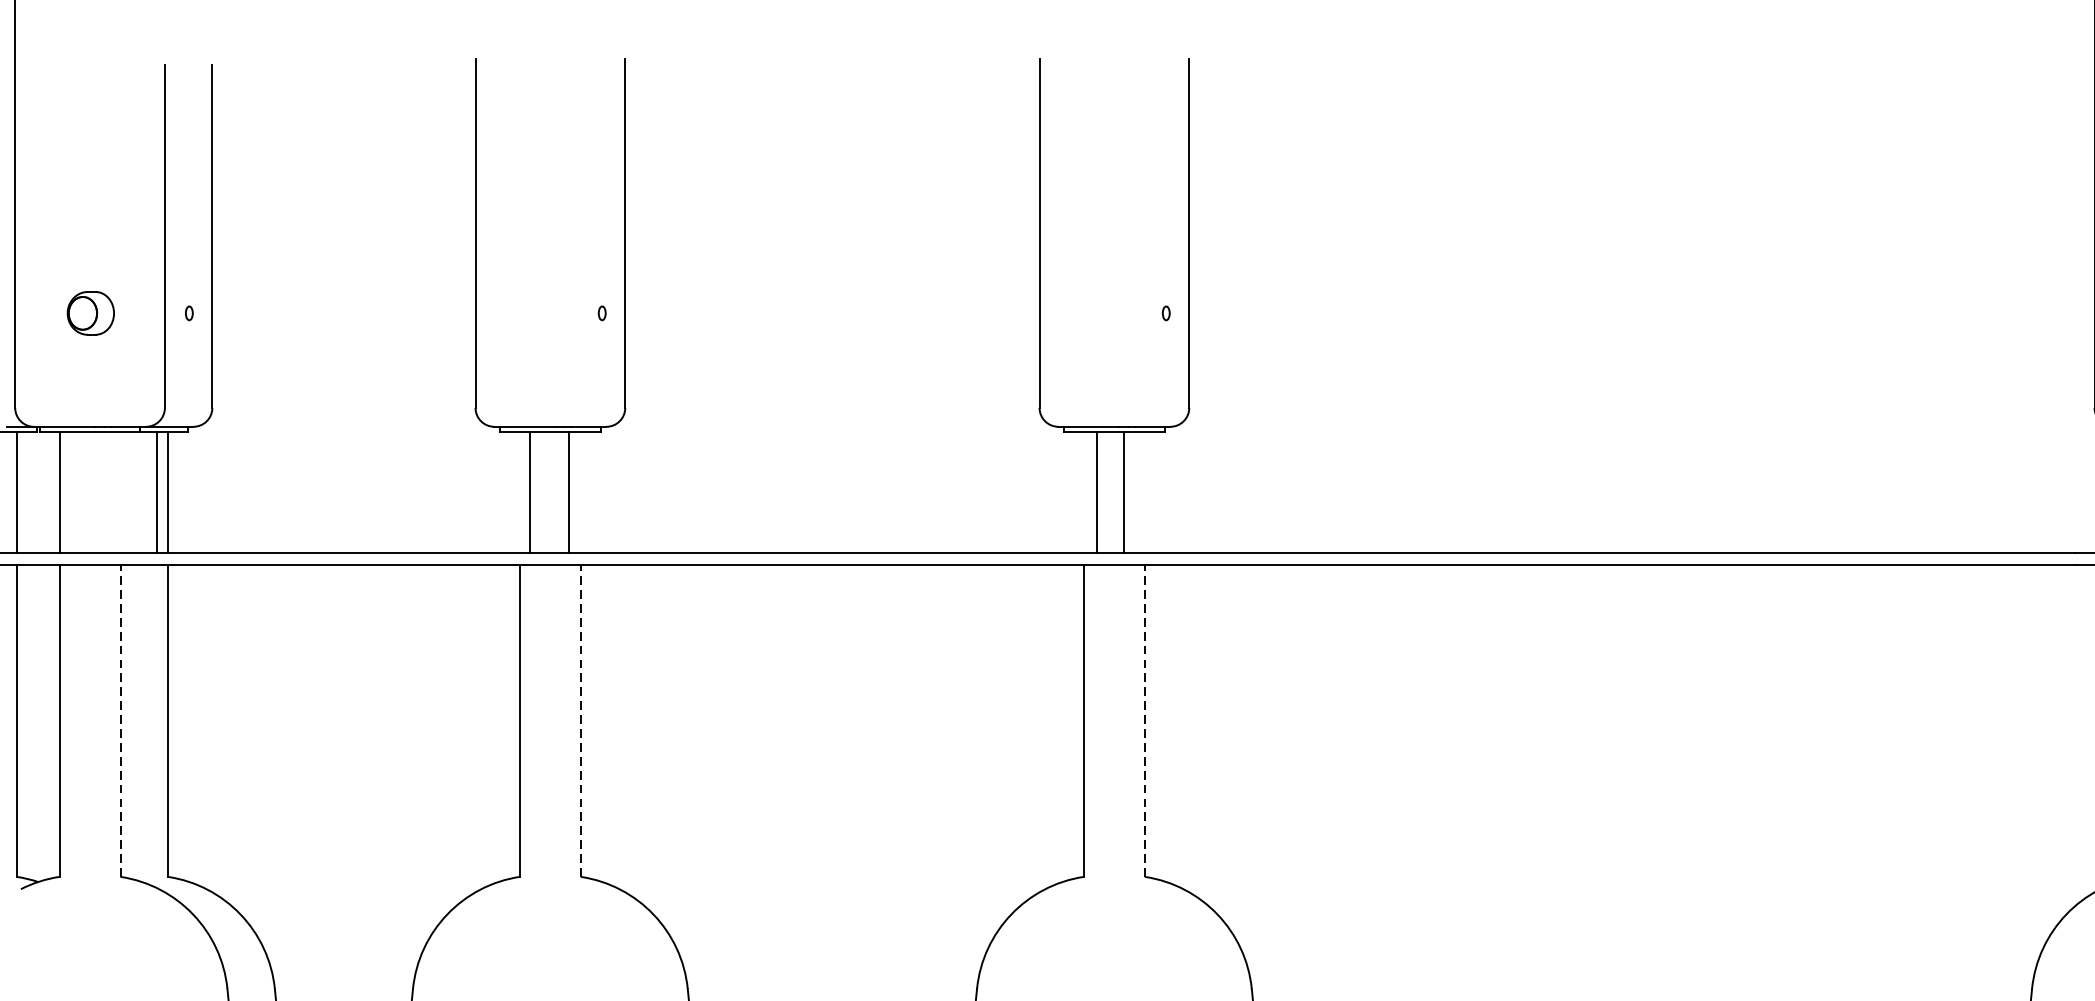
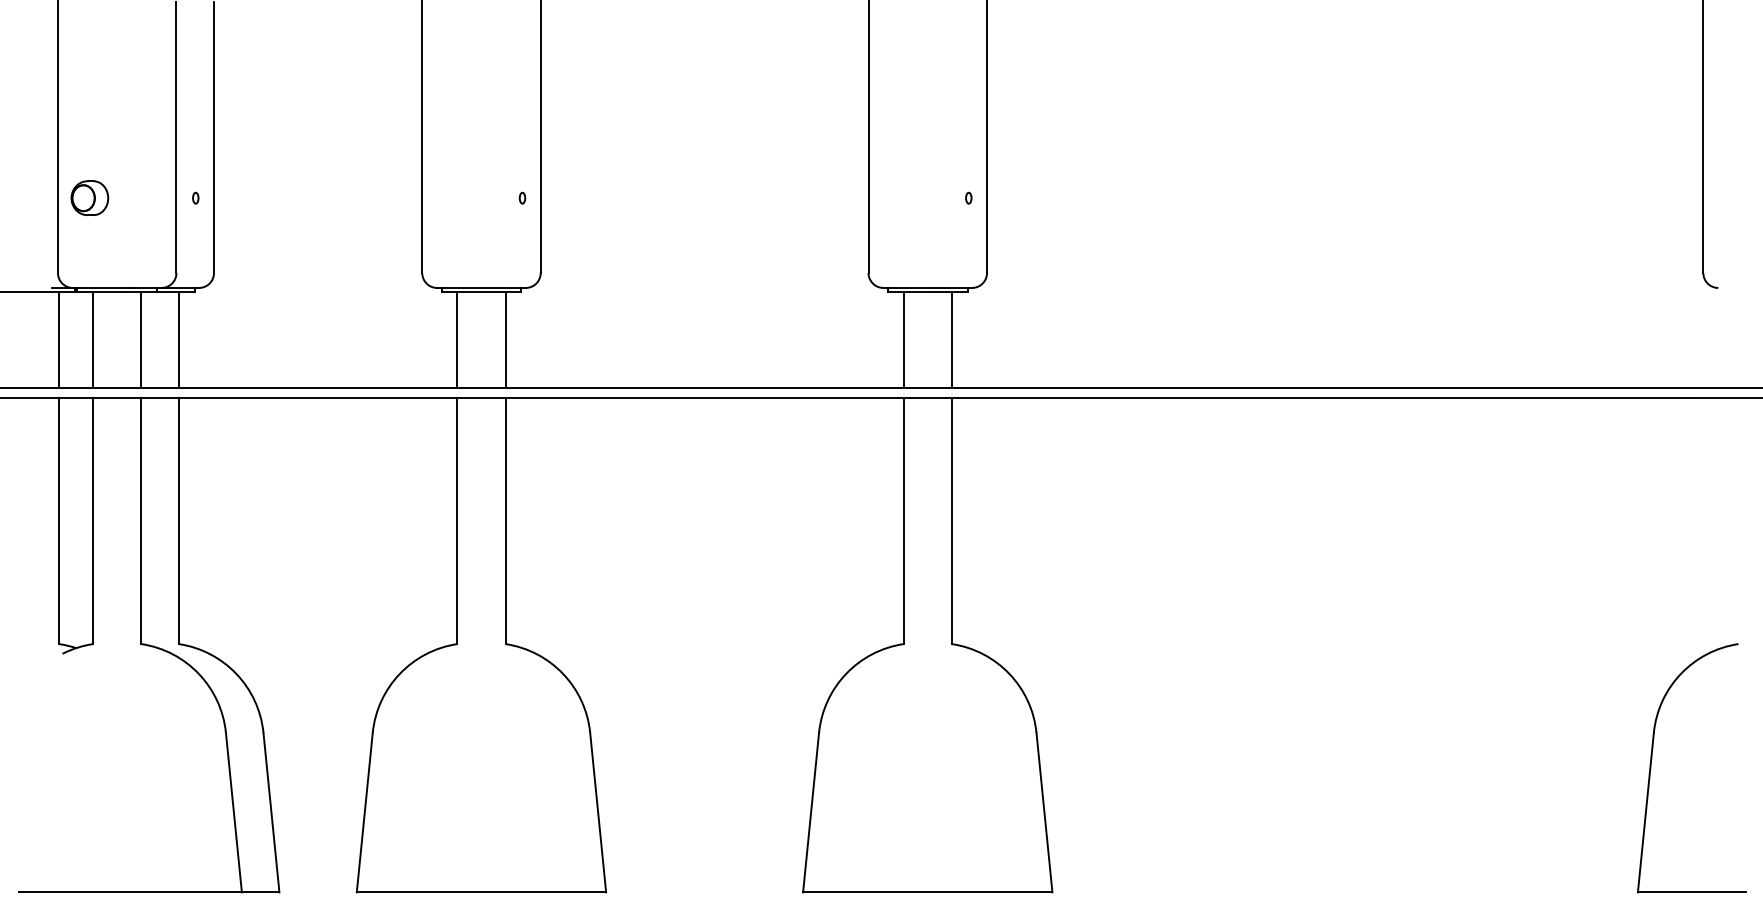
part: (90, 312) -> (89, 197), moved
line: (157, 491) -> (141, 339), moved
line: (530, 491) -> (505, 339), moved
line: (569, 491) -> (457, 339), moved
line: (1096, 491) -> (951, 339), moved
line: (1124, 491) -> (903, 339), moved
line: (120, 720) -> (141, 520), dashed -> solid
line: (580, 720) -> (505, 520), dashed -> solid
line: (1144, 720) -> (951, 520), dashed -> solid

